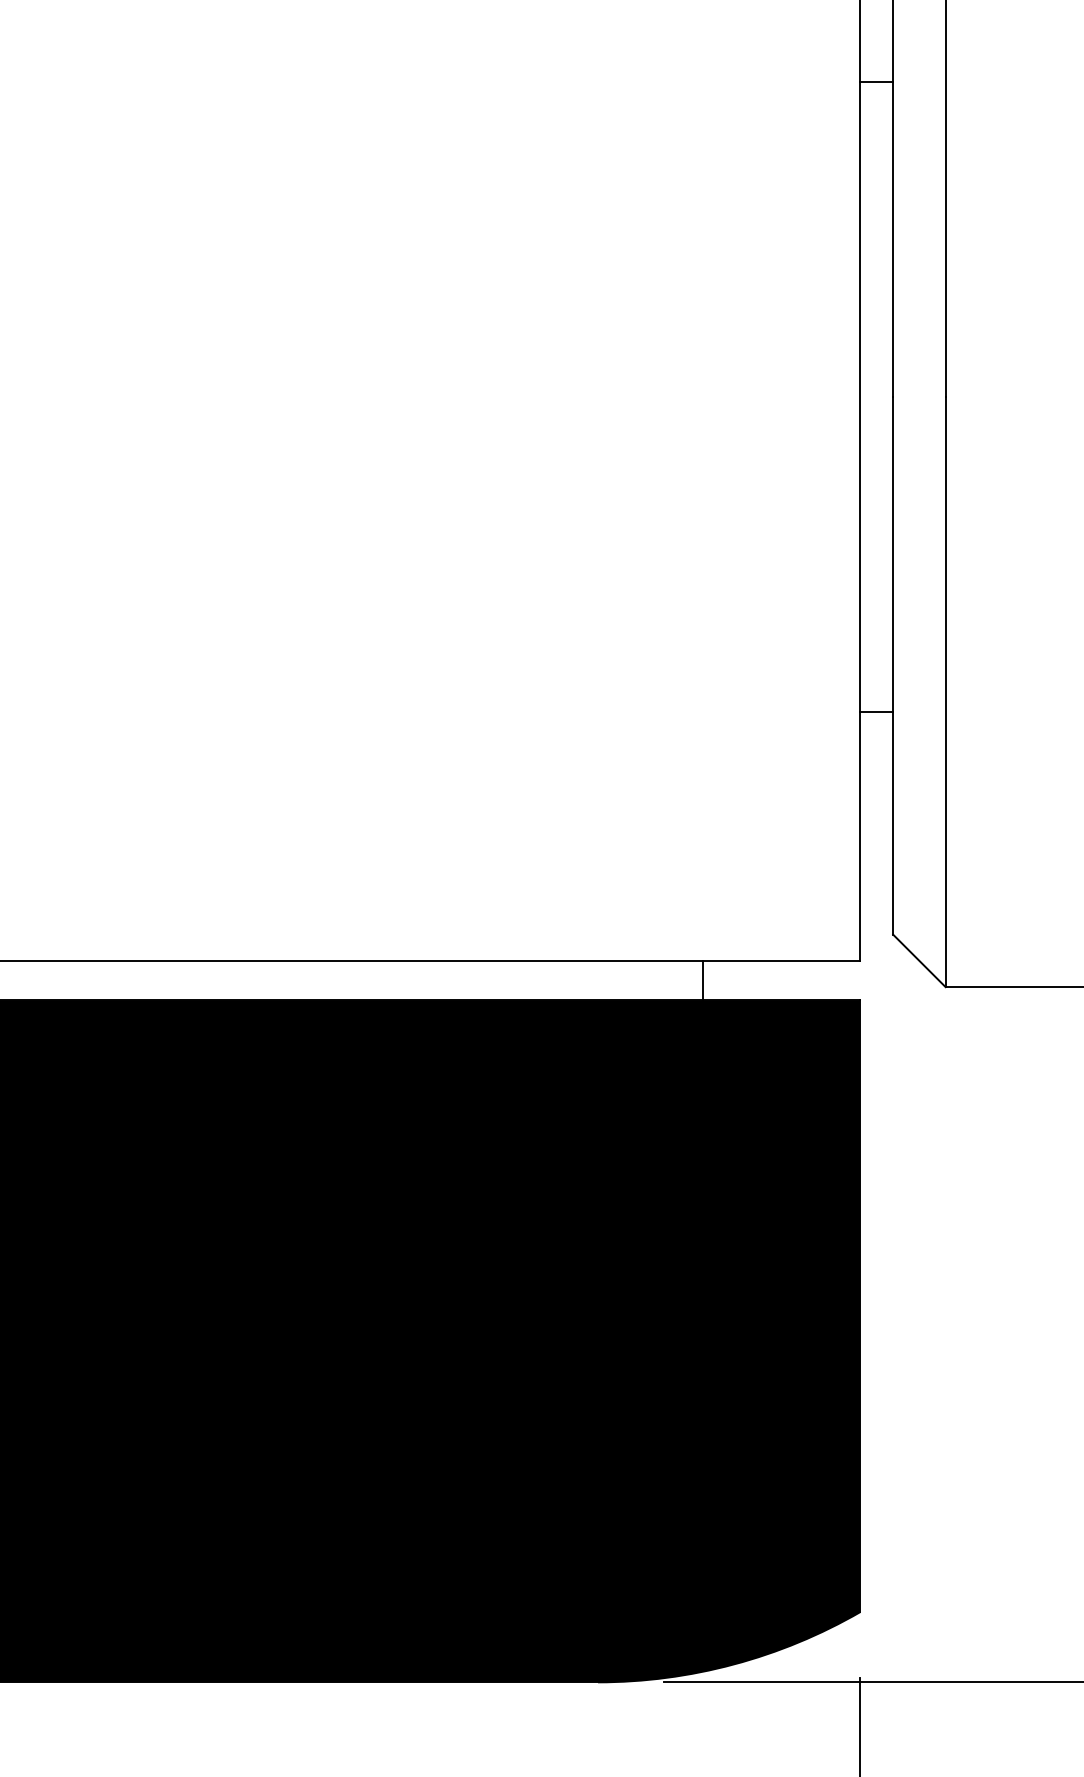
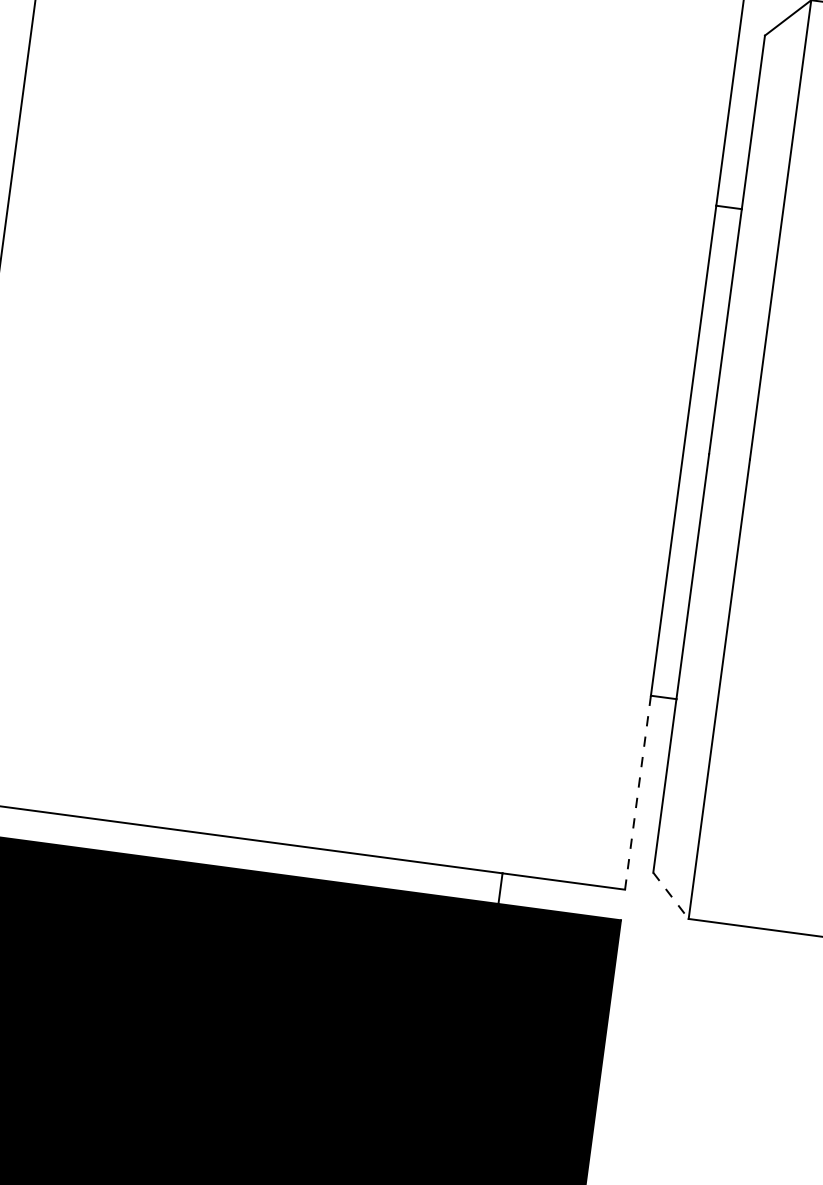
line: (860, 836) -> (638, 792), solid -> dashed
line: (919, 961) -> (671, 896), solid -> dashed

